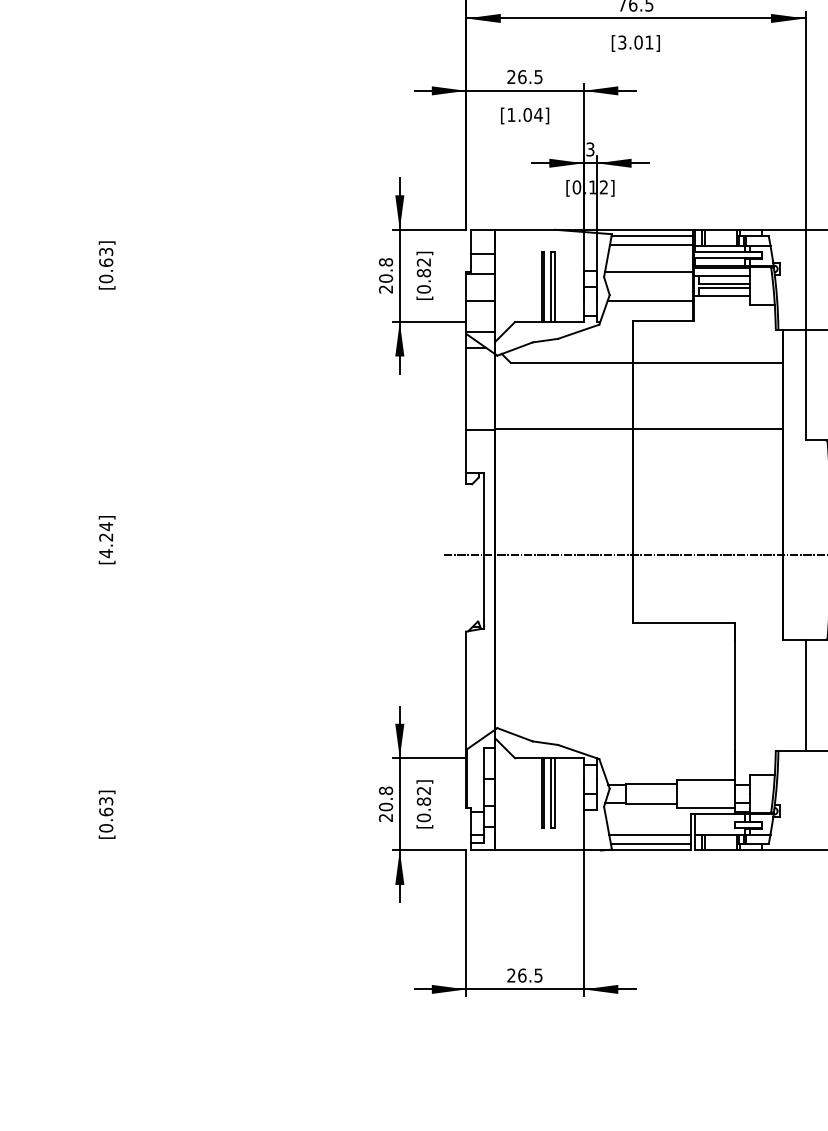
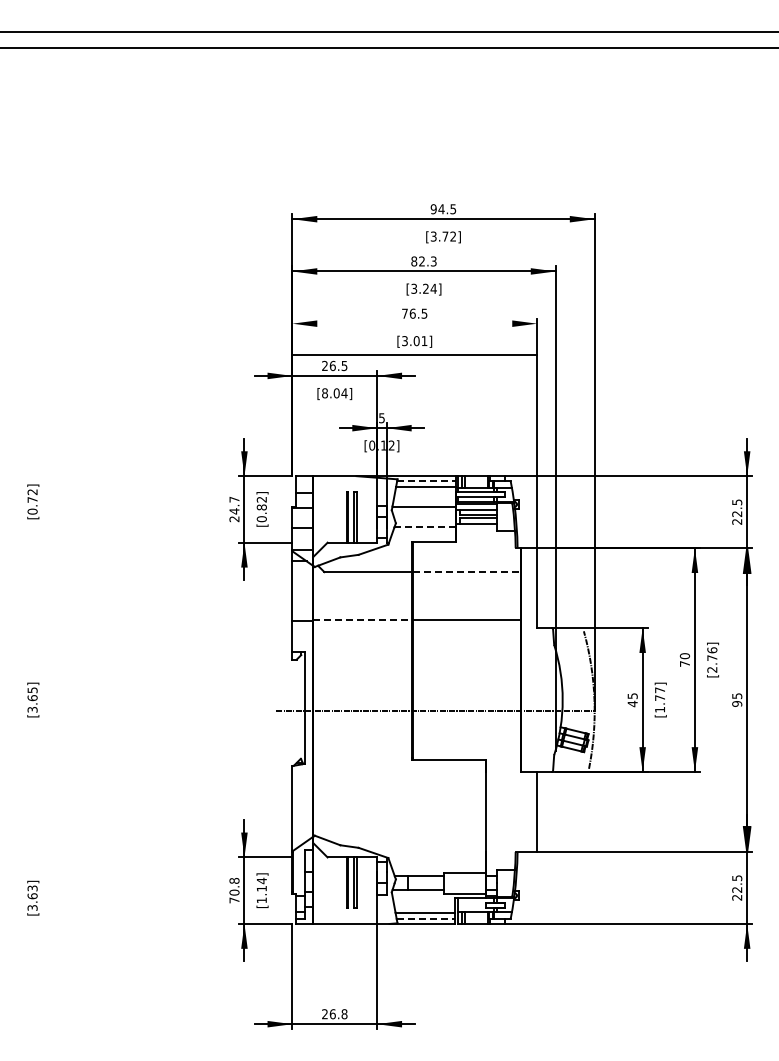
line: (635, 18) -> (414, 354), moved
text: (510, 115) -> (324, 393), [1.04] -> [8.04]
text: (589, 148) -> (381, 417), 3 -> 5
line: (653, 235) -> (427, 480), solid -> dashed
text: (106, 256) -> (32, 495), [0.63] -> [0.72]
text: (386, 270) -> (234, 505), 20.8 -> 24.7
line: (650, 300) -> (425, 527), solid -> dashed
line: (708, 363) -> (467, 572), solid -> dashed
line: (563, 429) -> (362, 620), solid -> dashed
text: (106, 540) -> (32, 700), [4.24] -> [3.65]
text: (423, 804) -> (261, 890), [0.82] -> [1.14]
text: (386, 817) -> (234, 900), 20.8 -> 70.8
text: (106, 827) -> (32, 907), [0.63] -> [3.63]
line: (652, 844) -> (426, 919), solid -> dashed
text: (538, 975) -> (344, 1014), 26.5 -> 26.8

